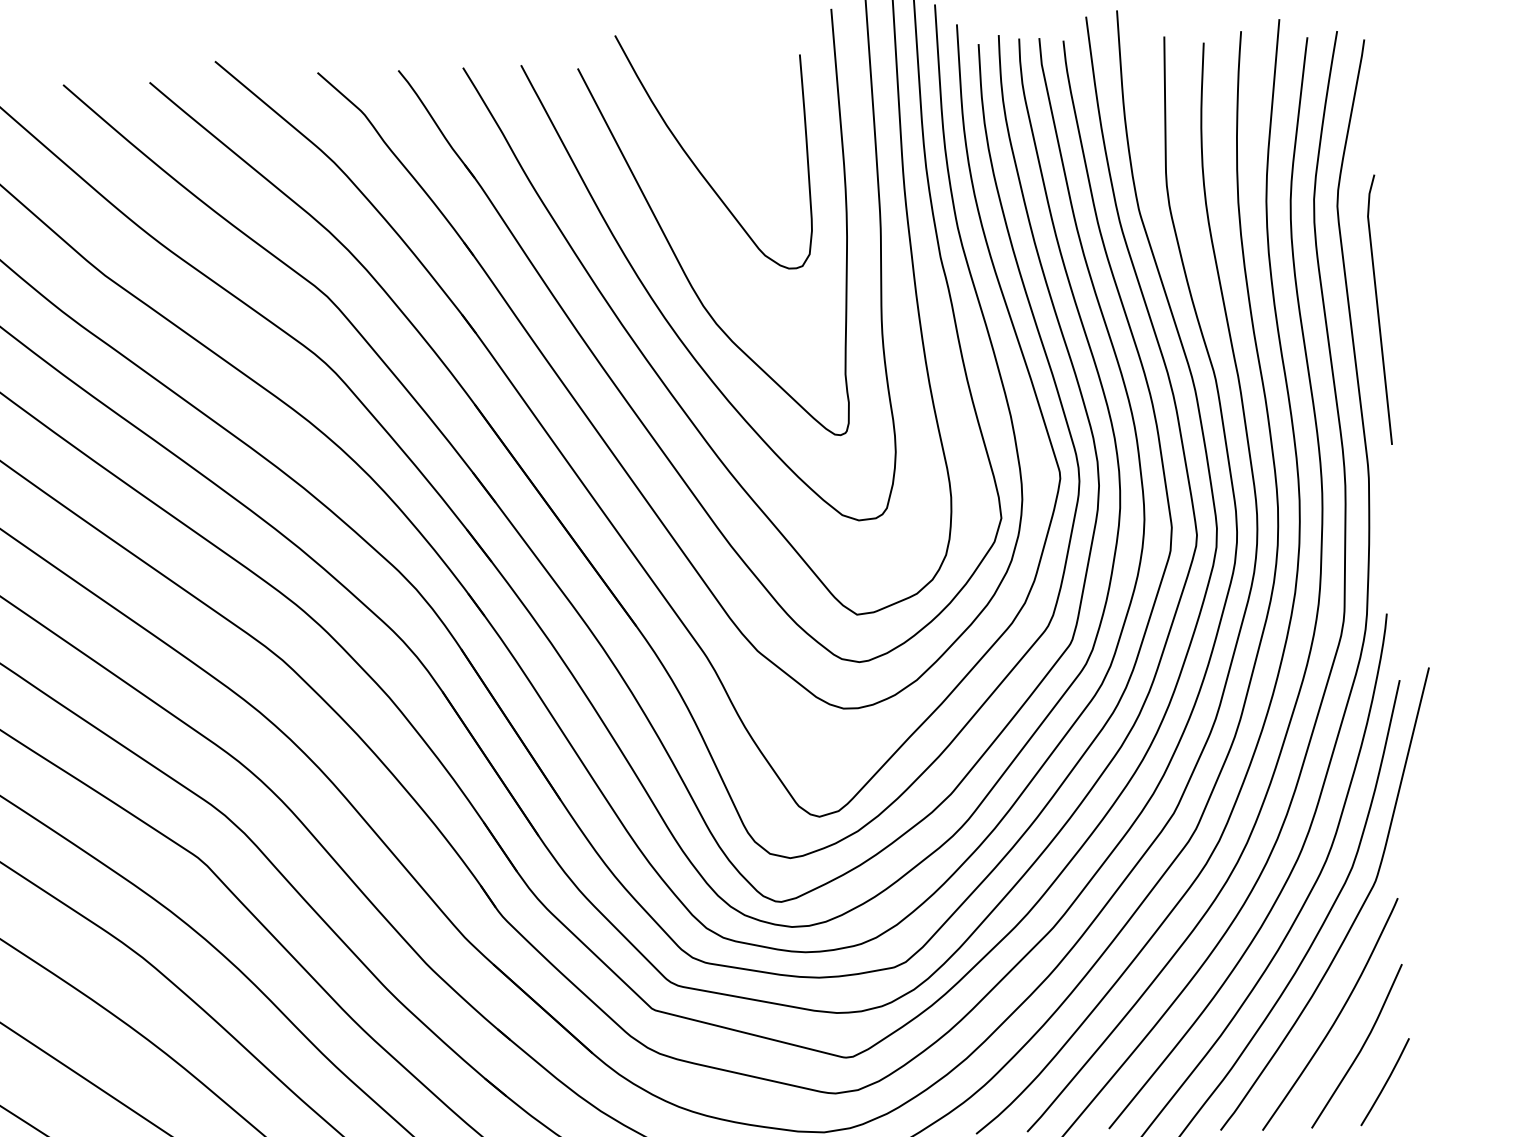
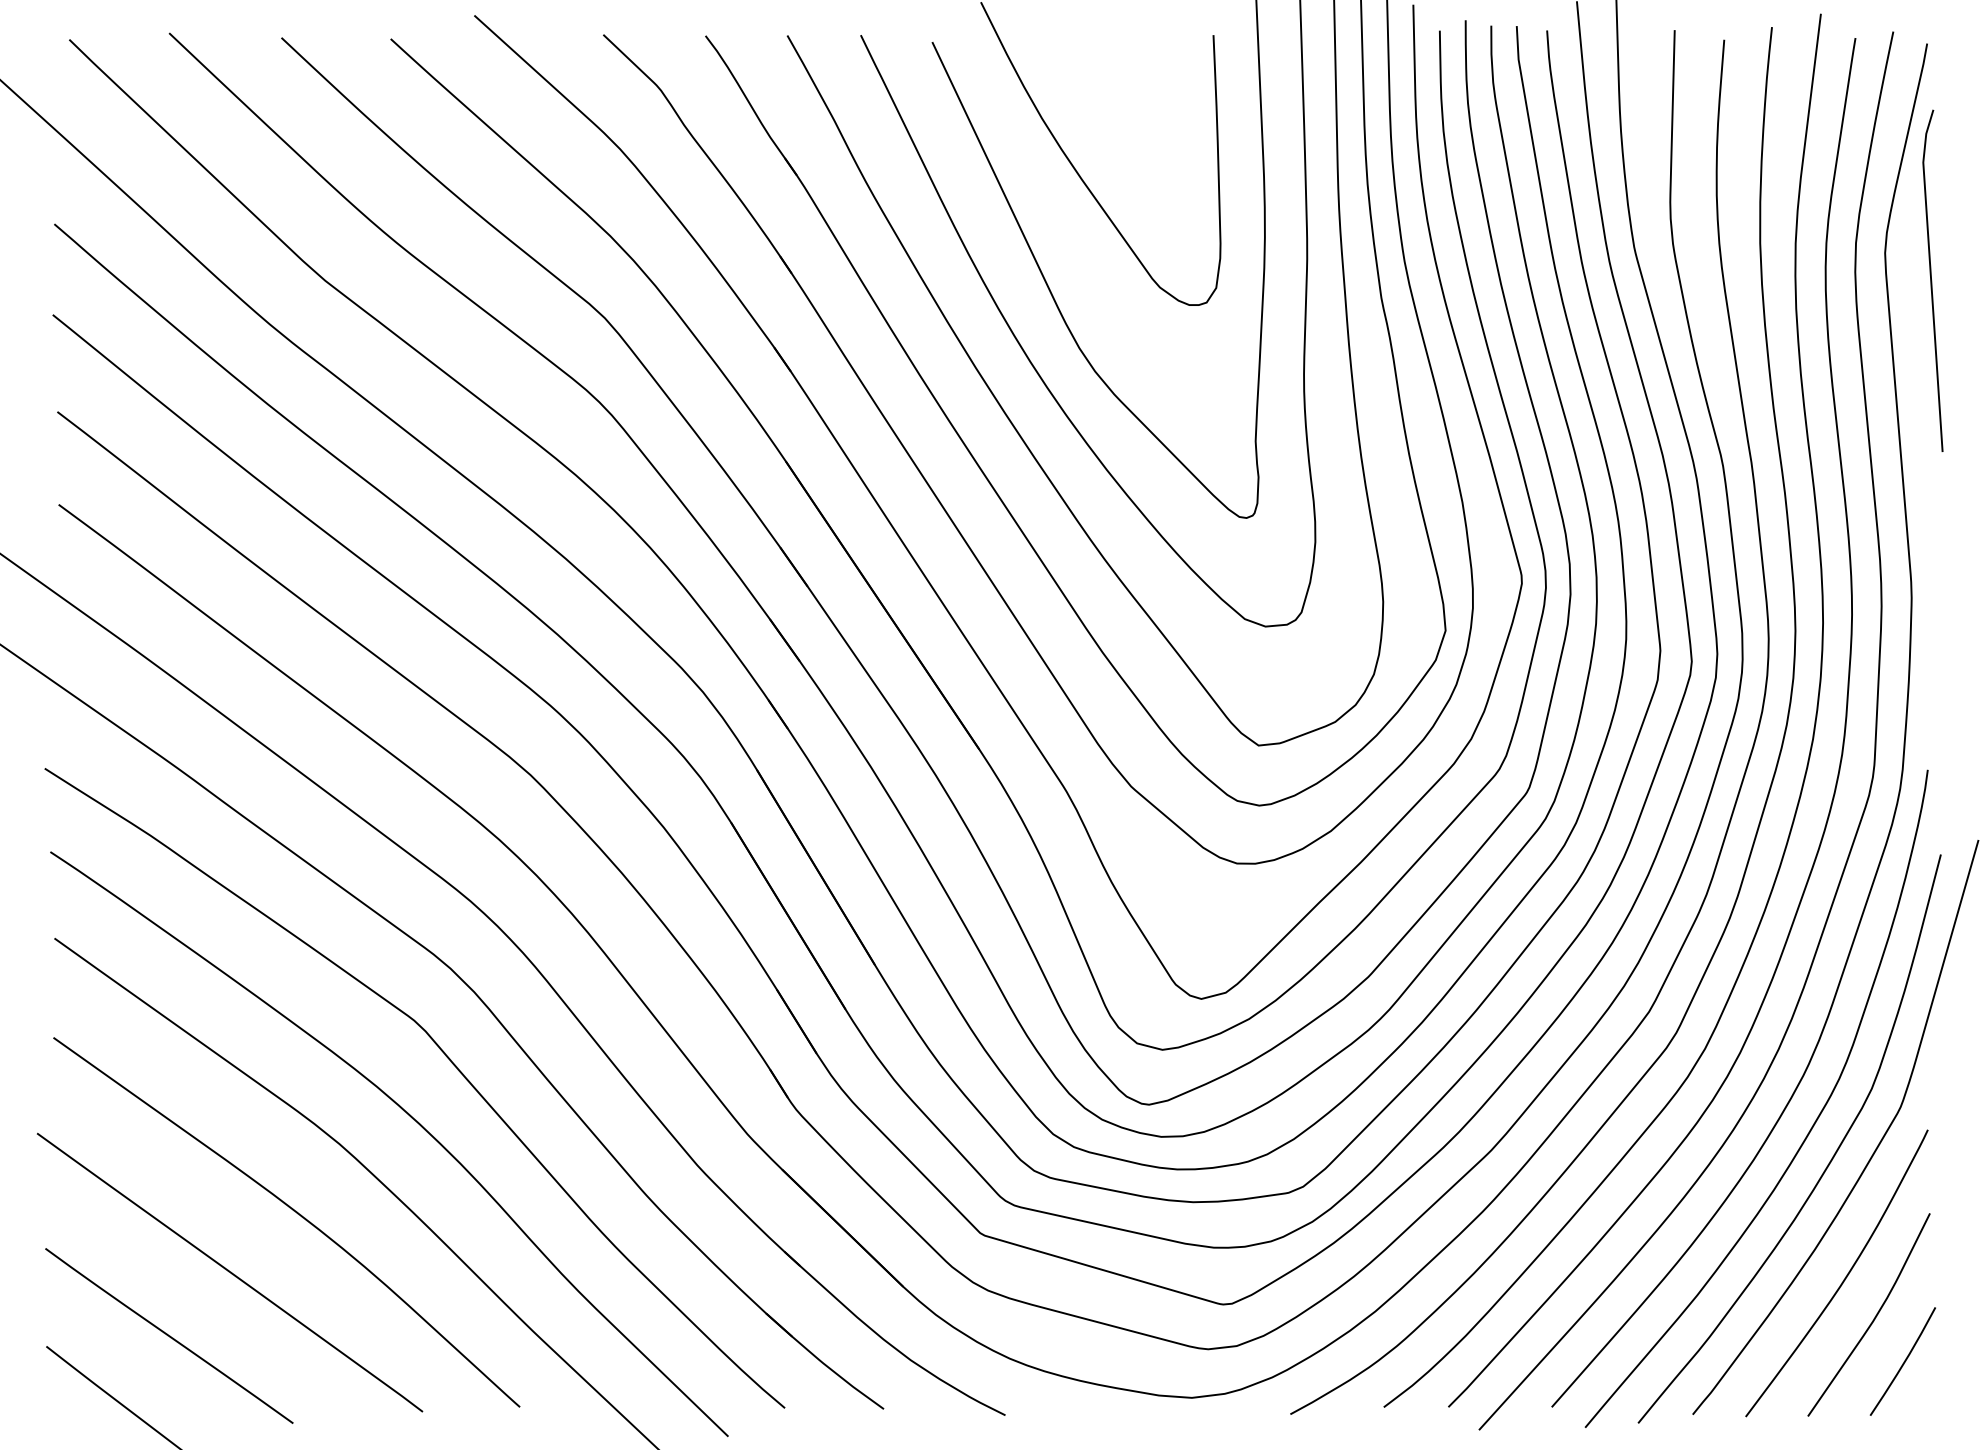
line: (1378, 309) -> (1932, 280), moved

